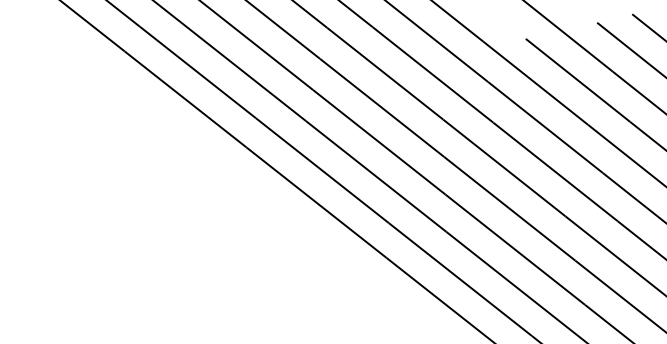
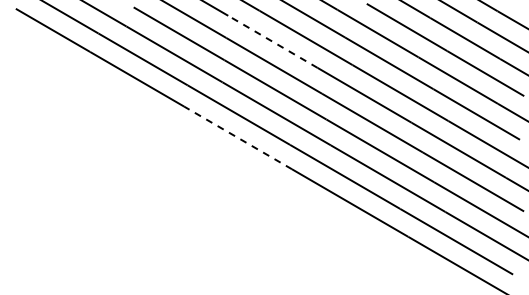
line: (384, 73) -> (272, 41), solid -> dashed
line: (315, 202) -> (237, 137), solid -> dashed

